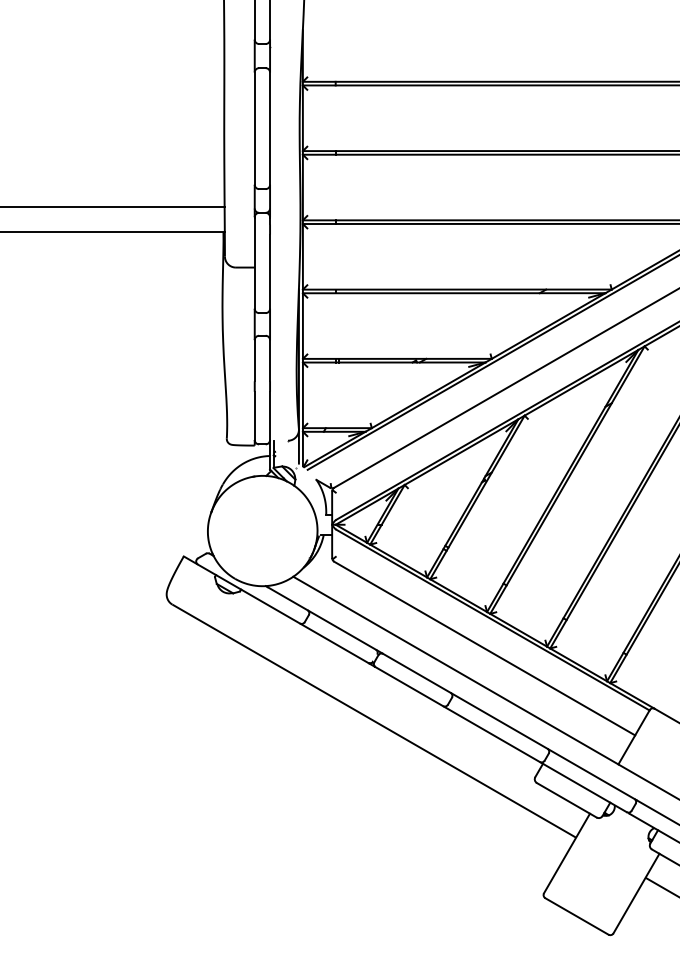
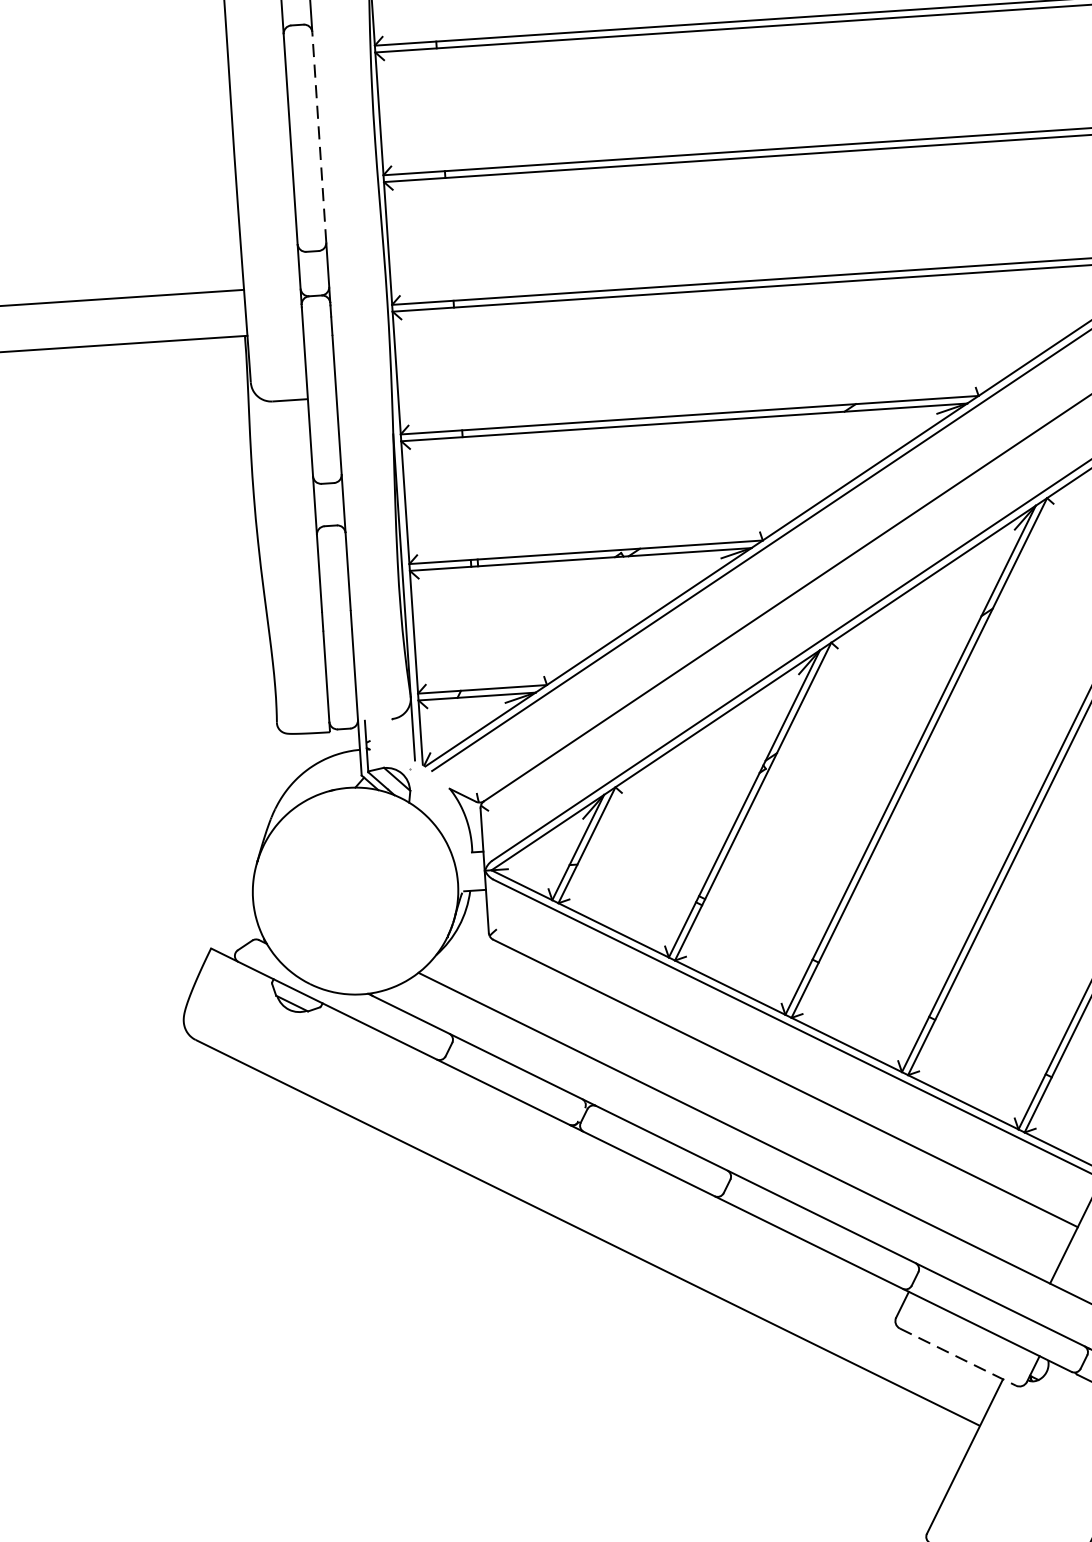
line: (270, 128) -> (320, 137), solid -> dashed
line: (567, 800) -> (959, 1357), solid -> dashed

